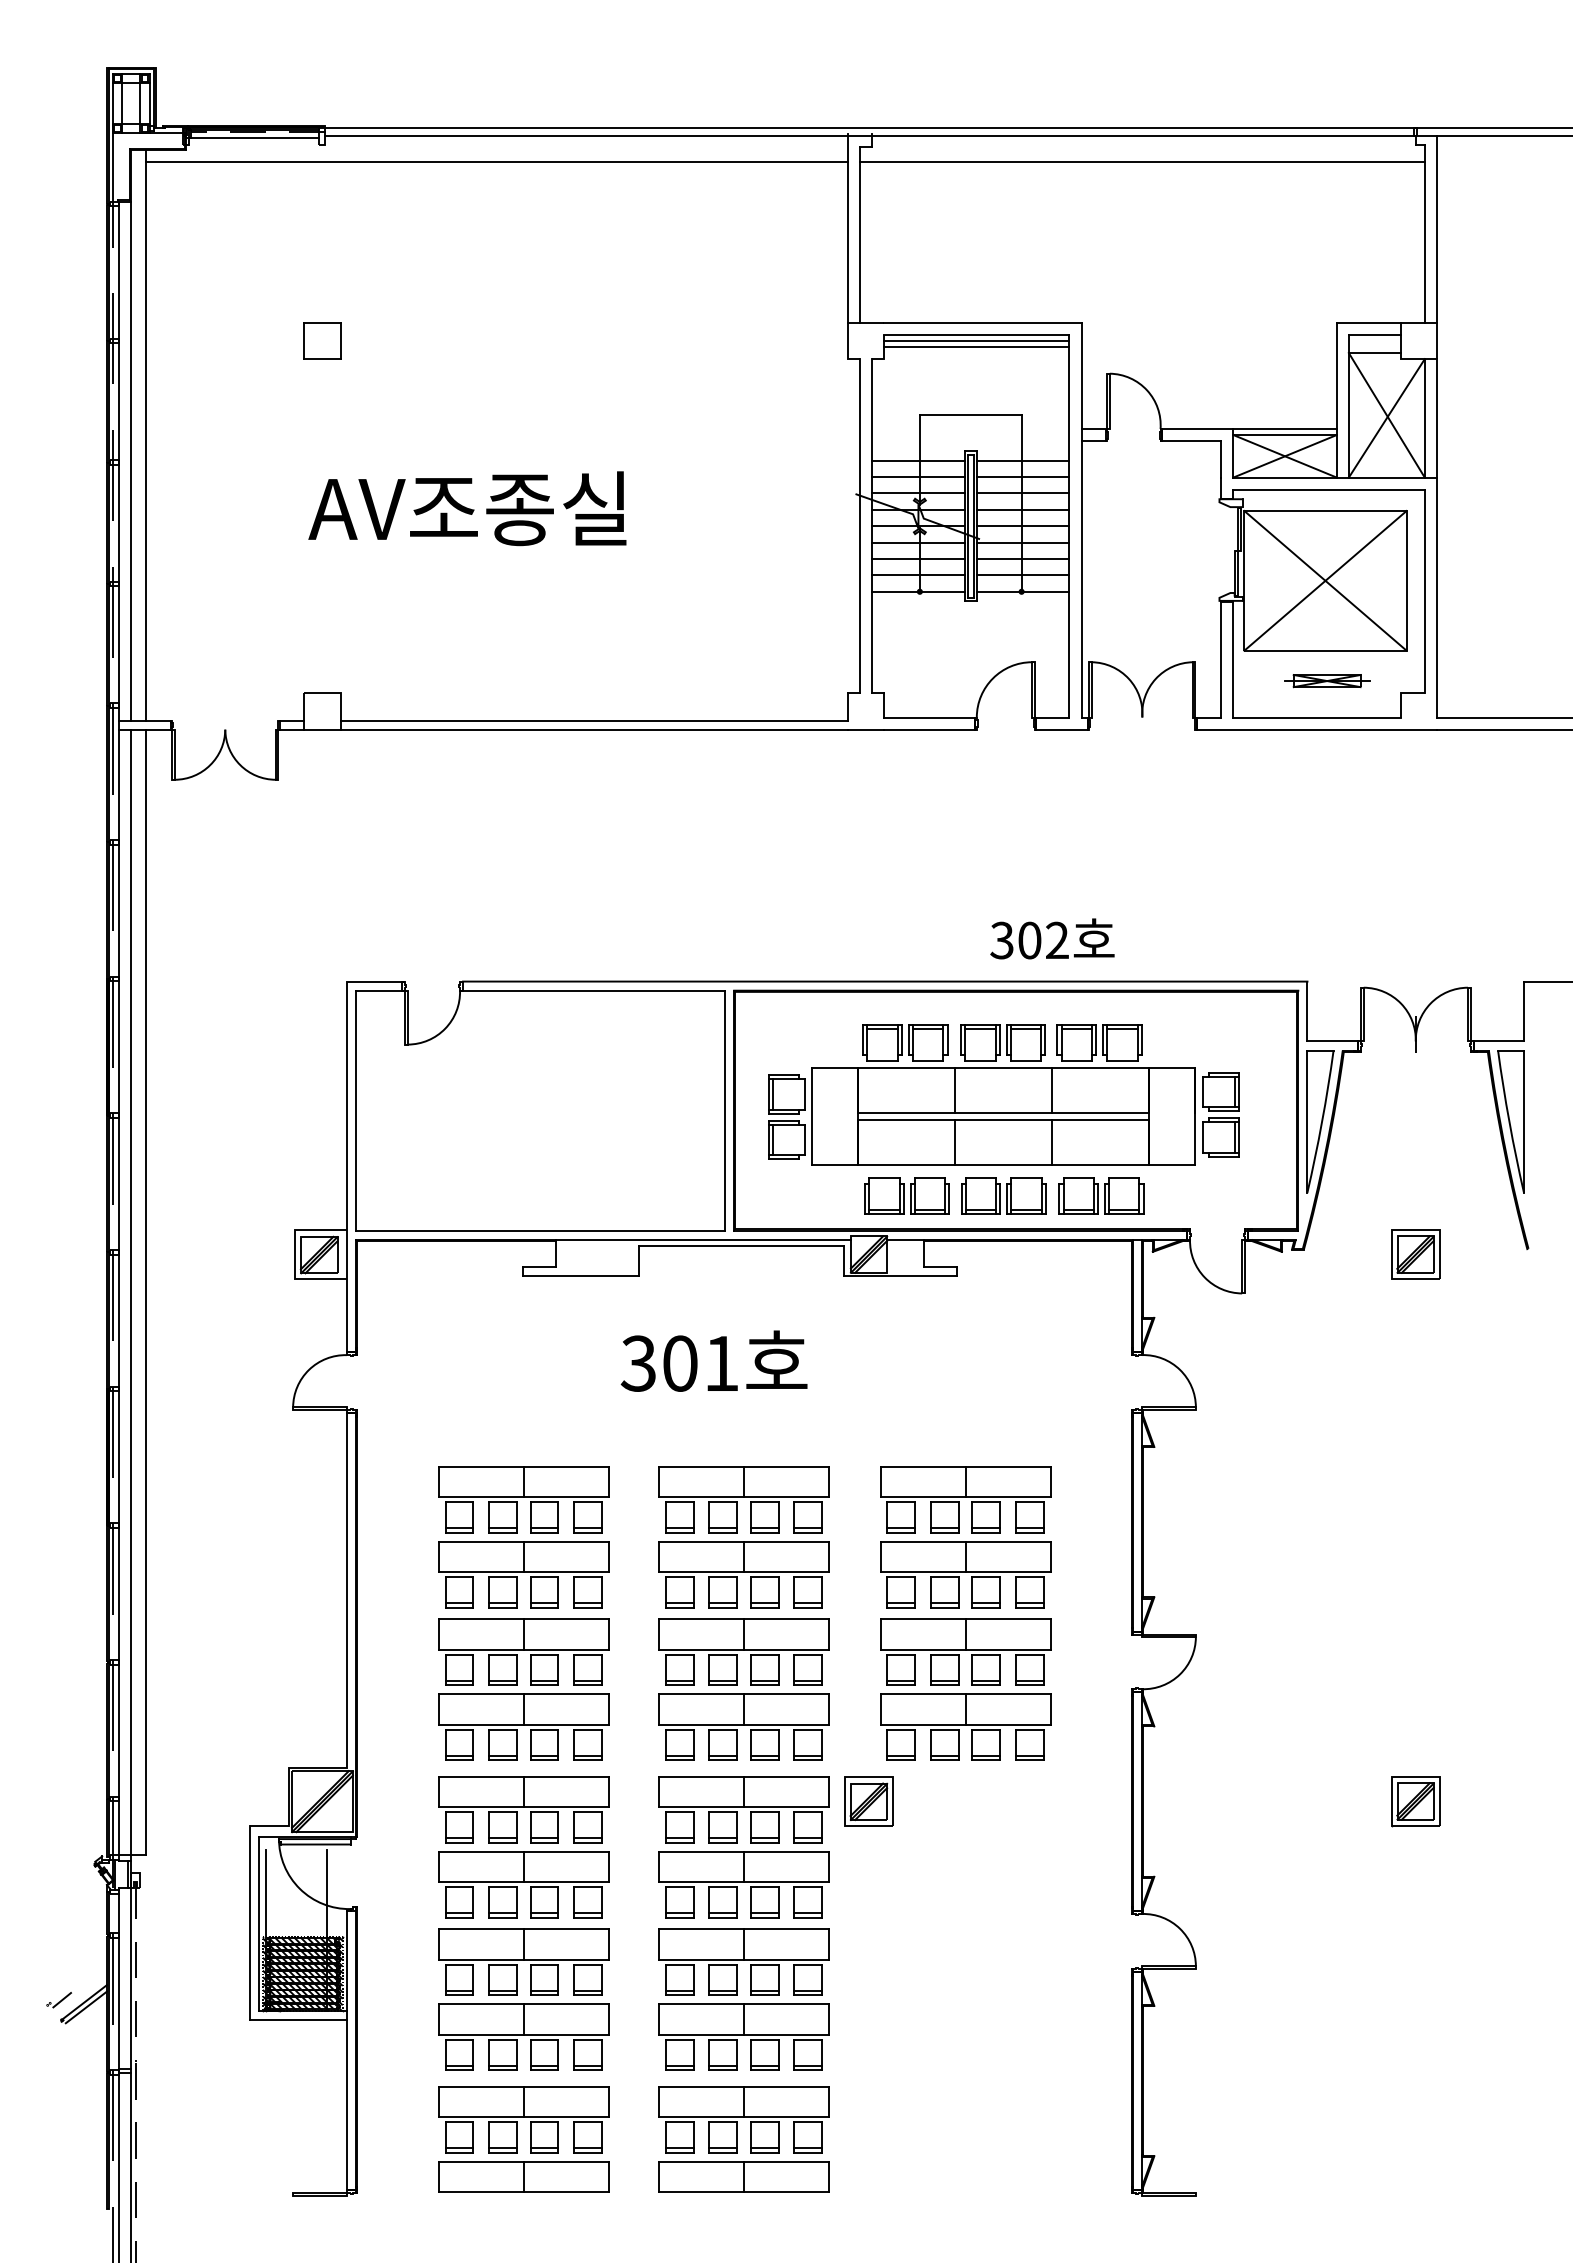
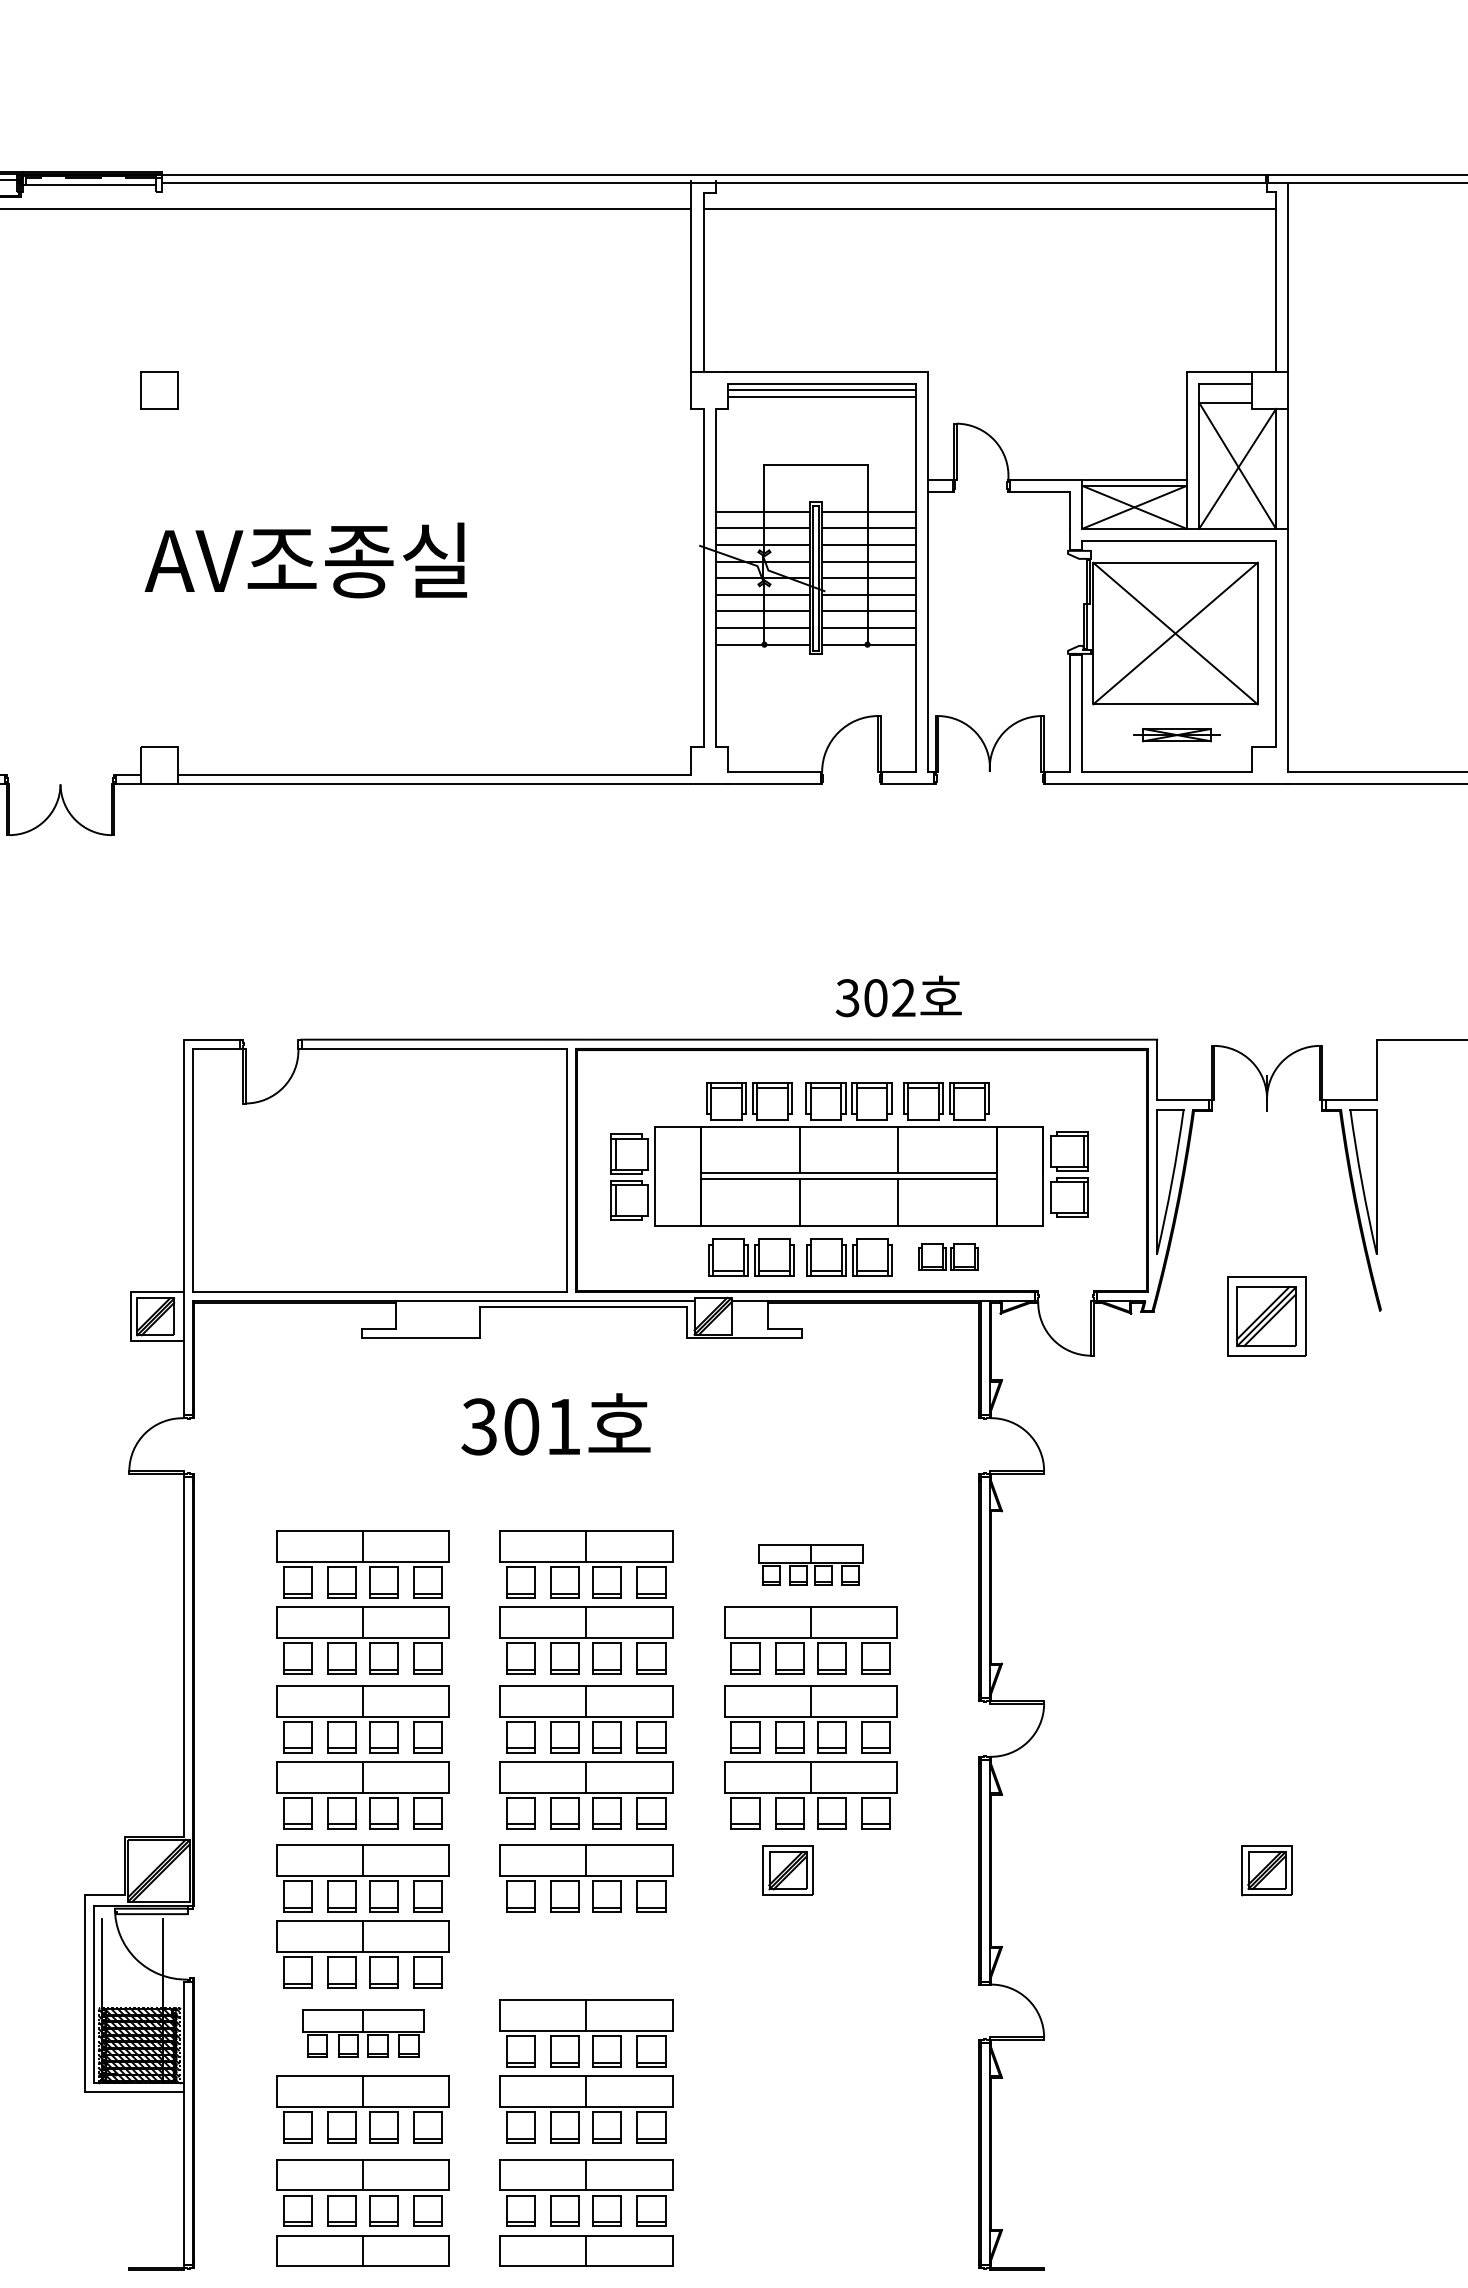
part: (1101, 1195) -> (948, 1256), size x0.7
part: (1415, 1254) -> (1266, 1316), size x1.6
part: (965, 1499) -> (810, 1564), size x0.6
part: (868, 1801) -> (787, 1870), moved
part: (743, 1884) -> (585, 1954), removed
part: (523, 1961) -> (362, 2032), size x0.7

